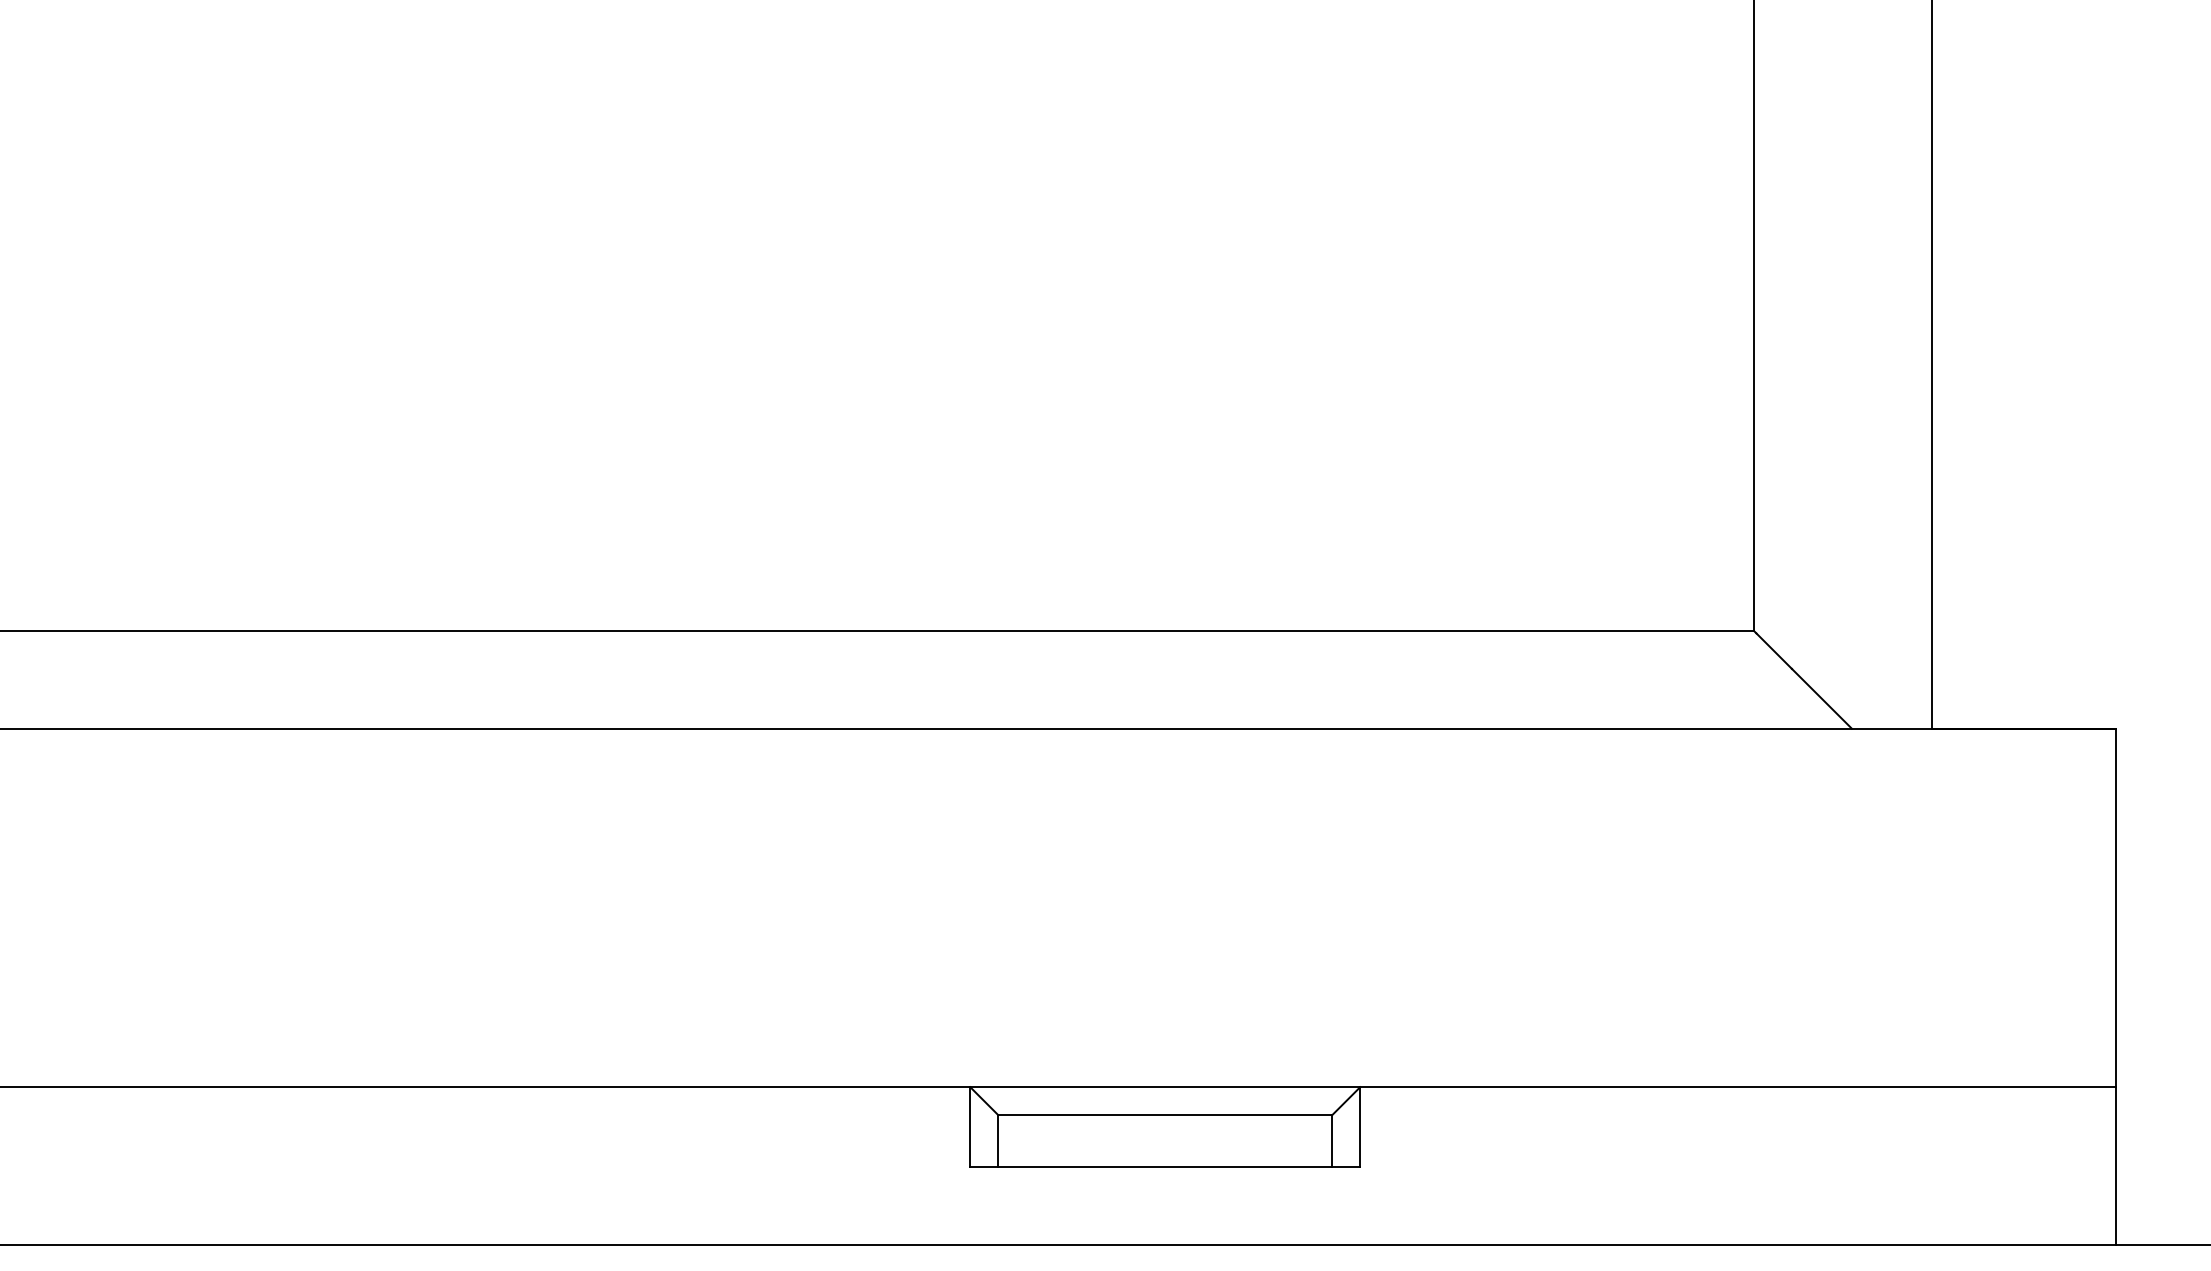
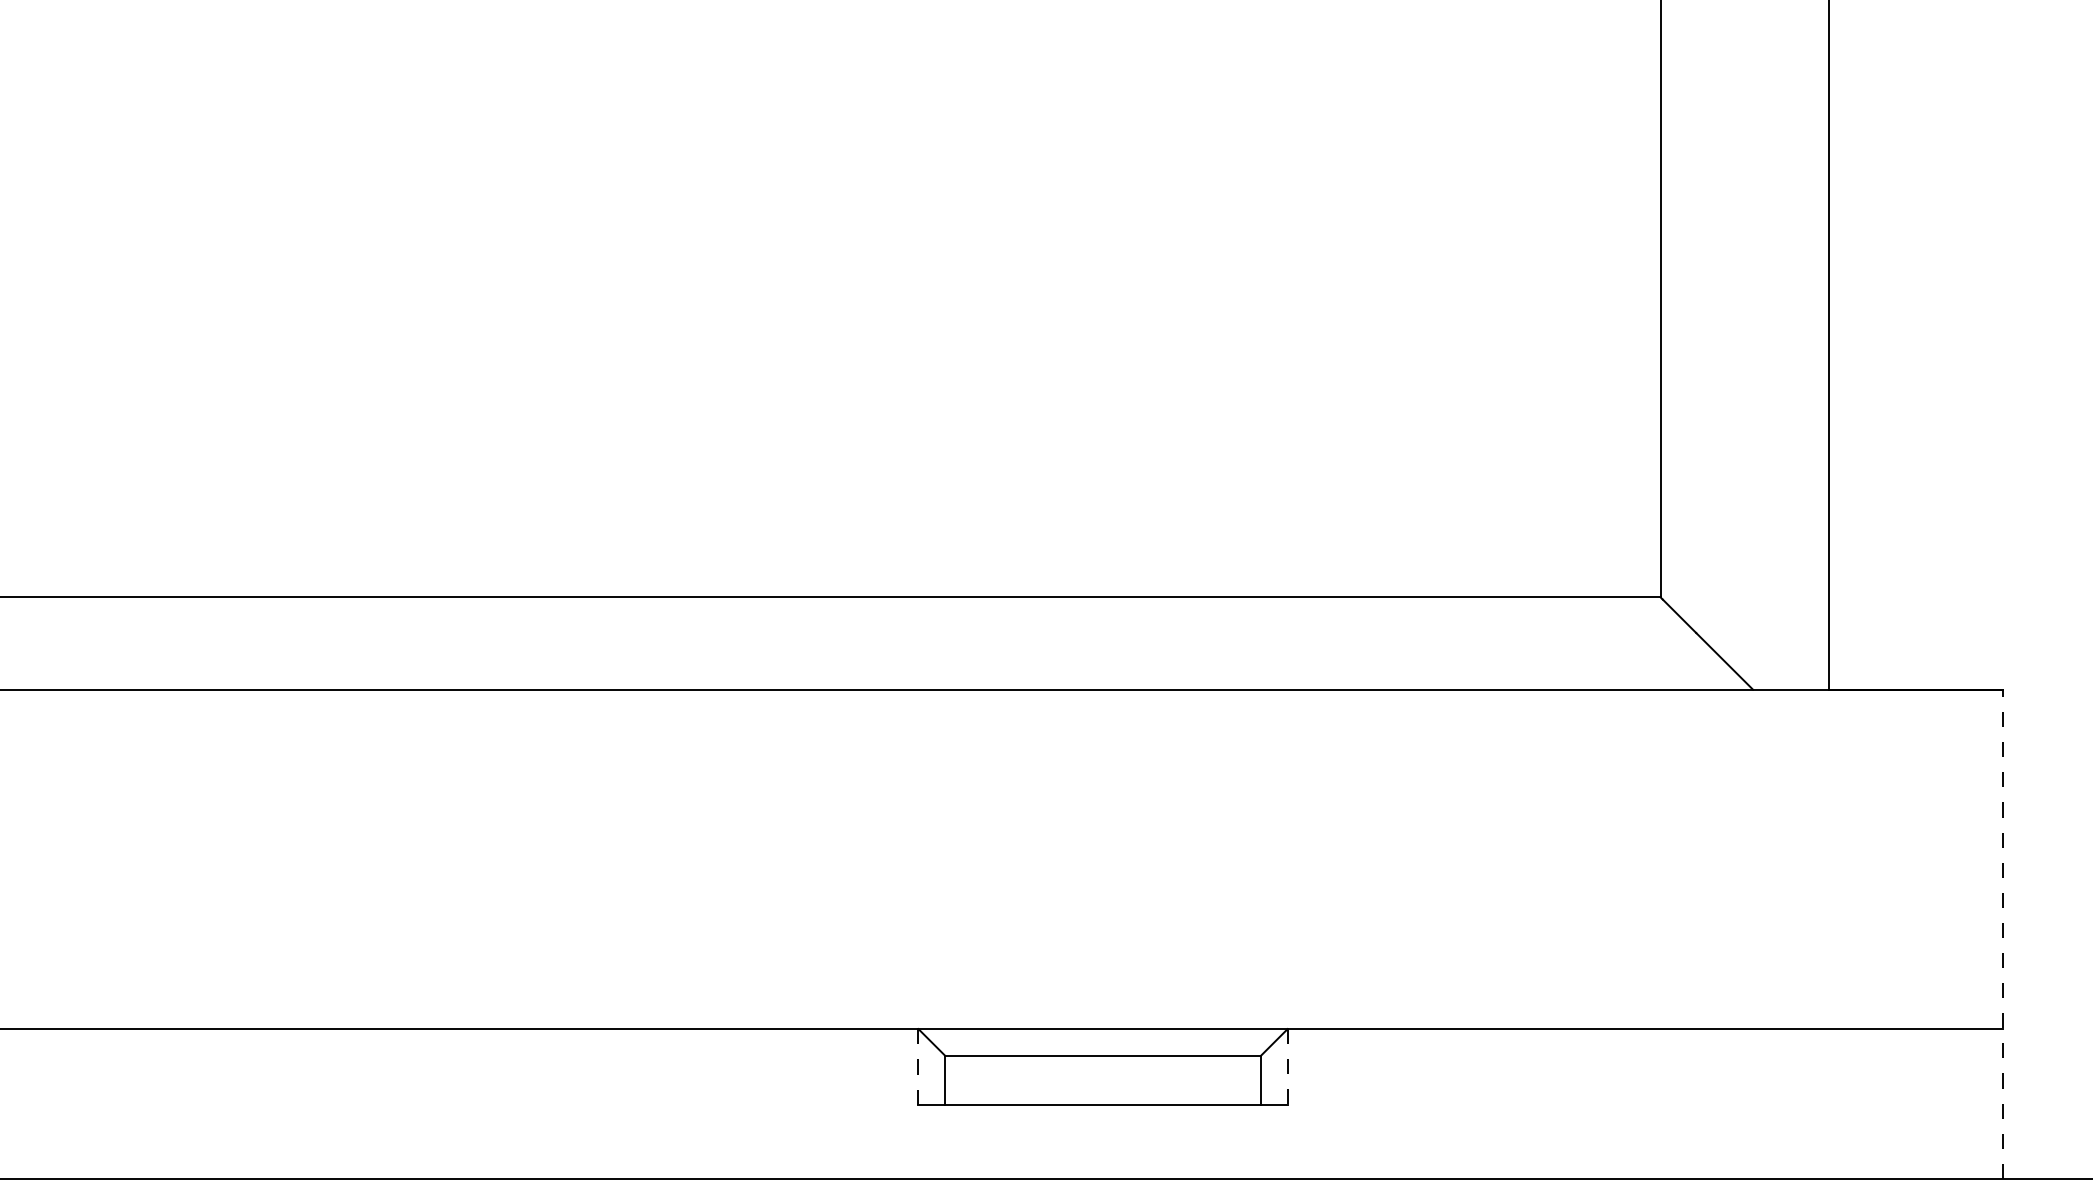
line: (2115, 987) -> (2002, 934), solid -> dashed
line: (970, 1126) -> (918, 1066), solid -> dashed
line: (1360, 1126) -> (1287, 1066), solid -> dashed

